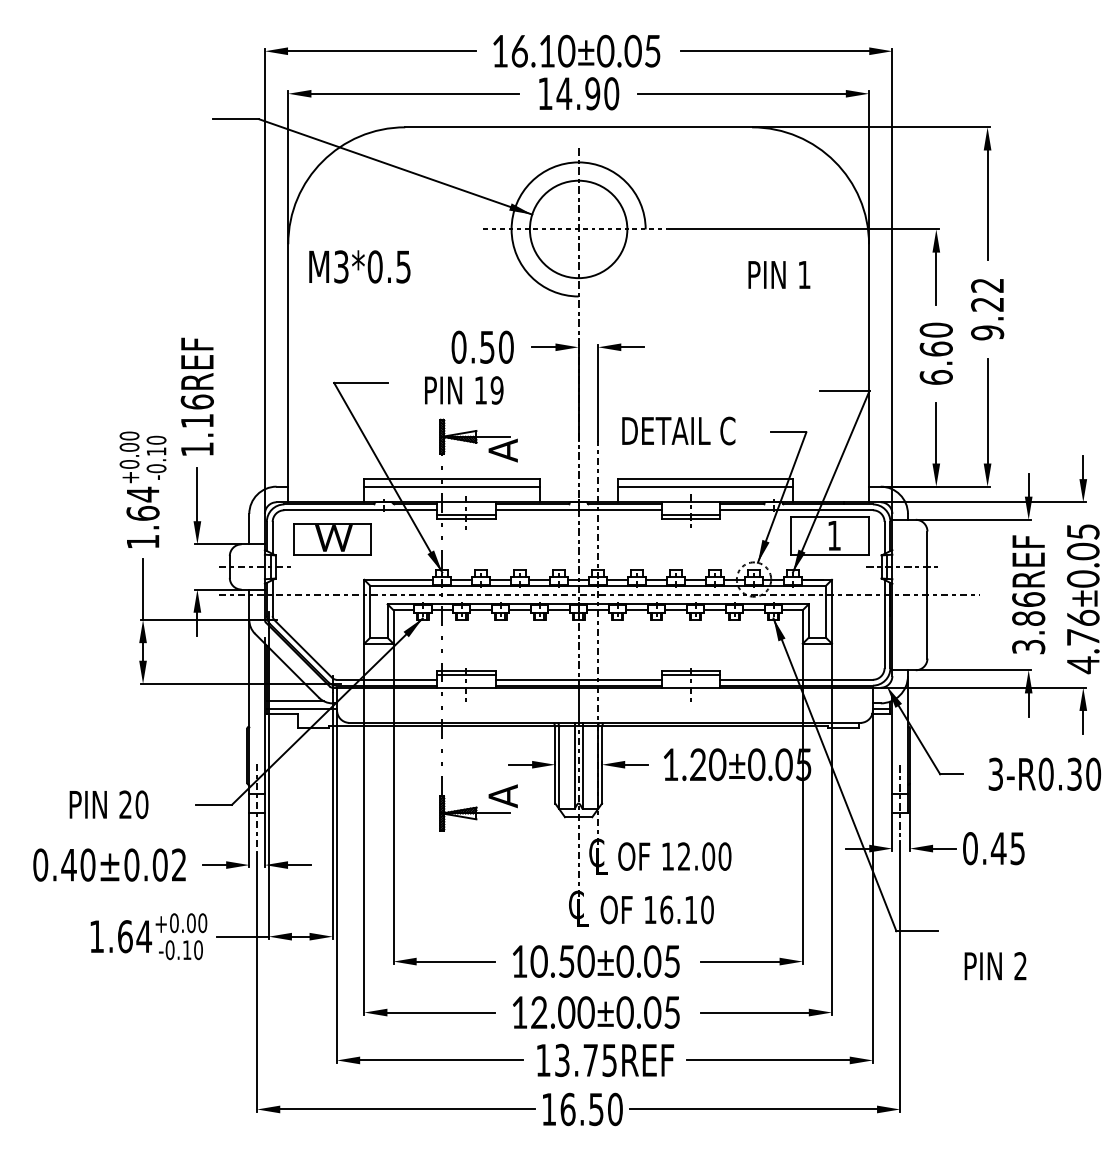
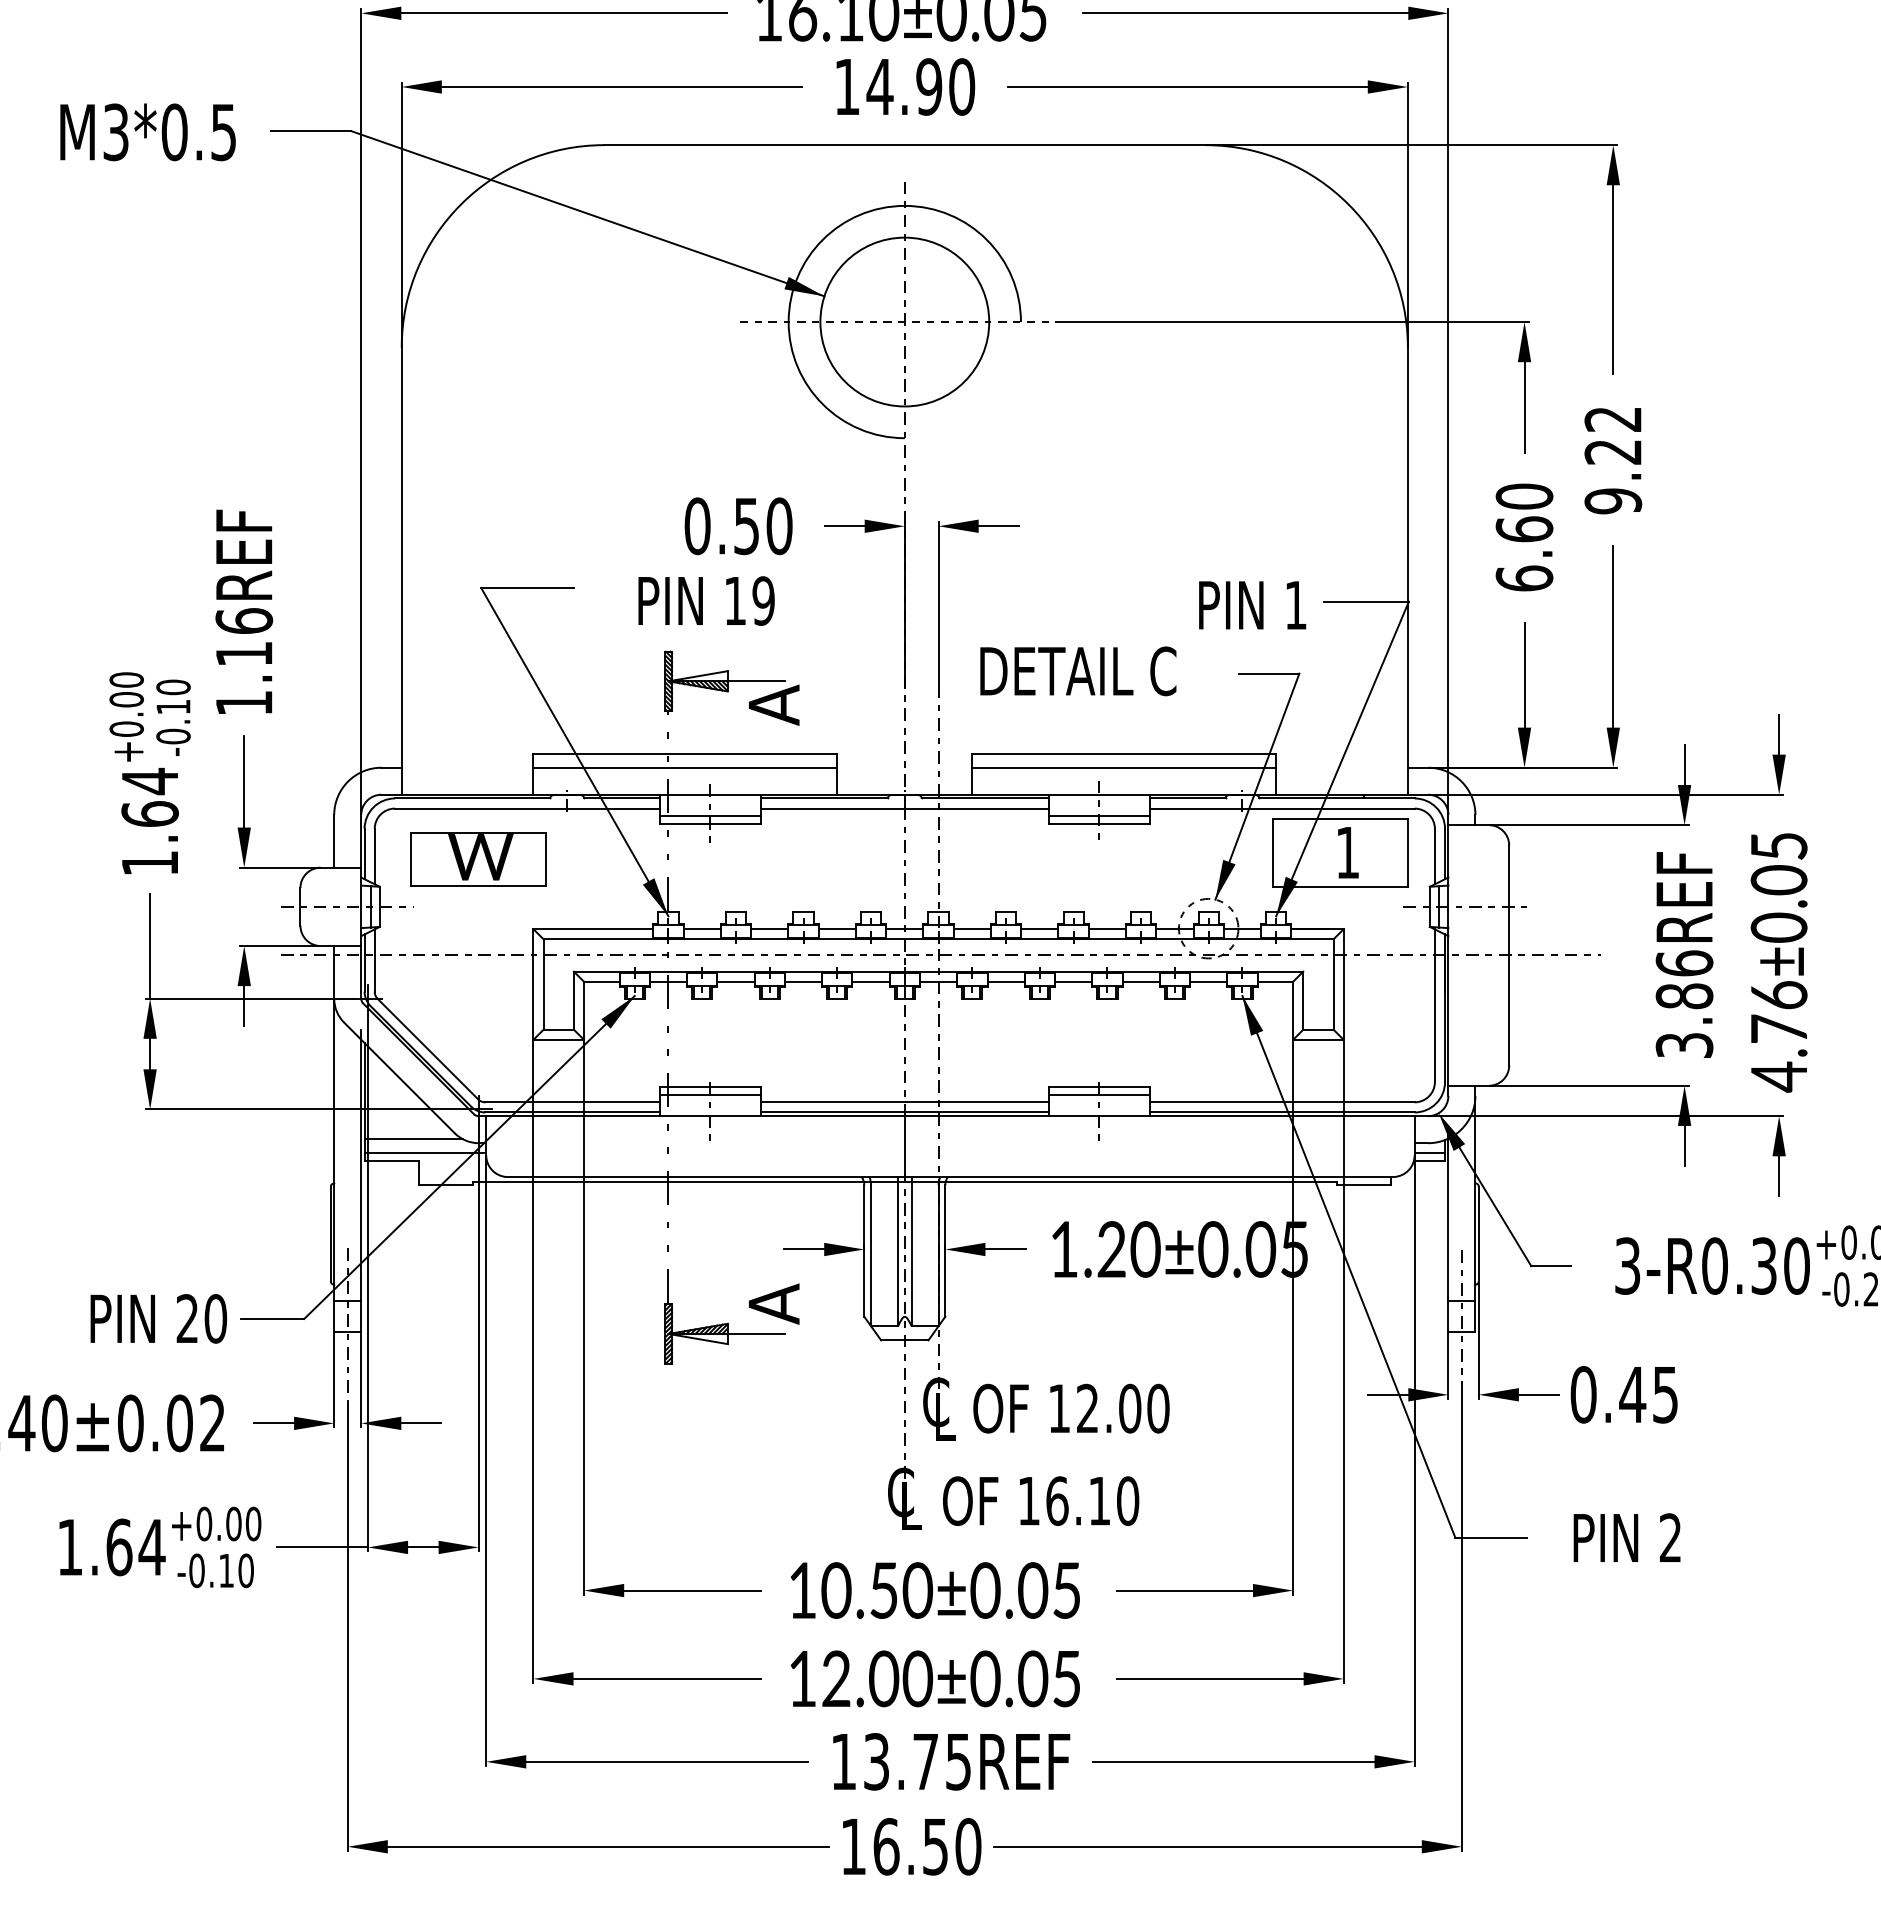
text: (359, 266) -> (147, 131), moved
text: (779, 274) -> (1252, 604), moved
text: (108, 804) -> (157, 1318), moved
text: (995, 966) -> (1627, 1538), moved

